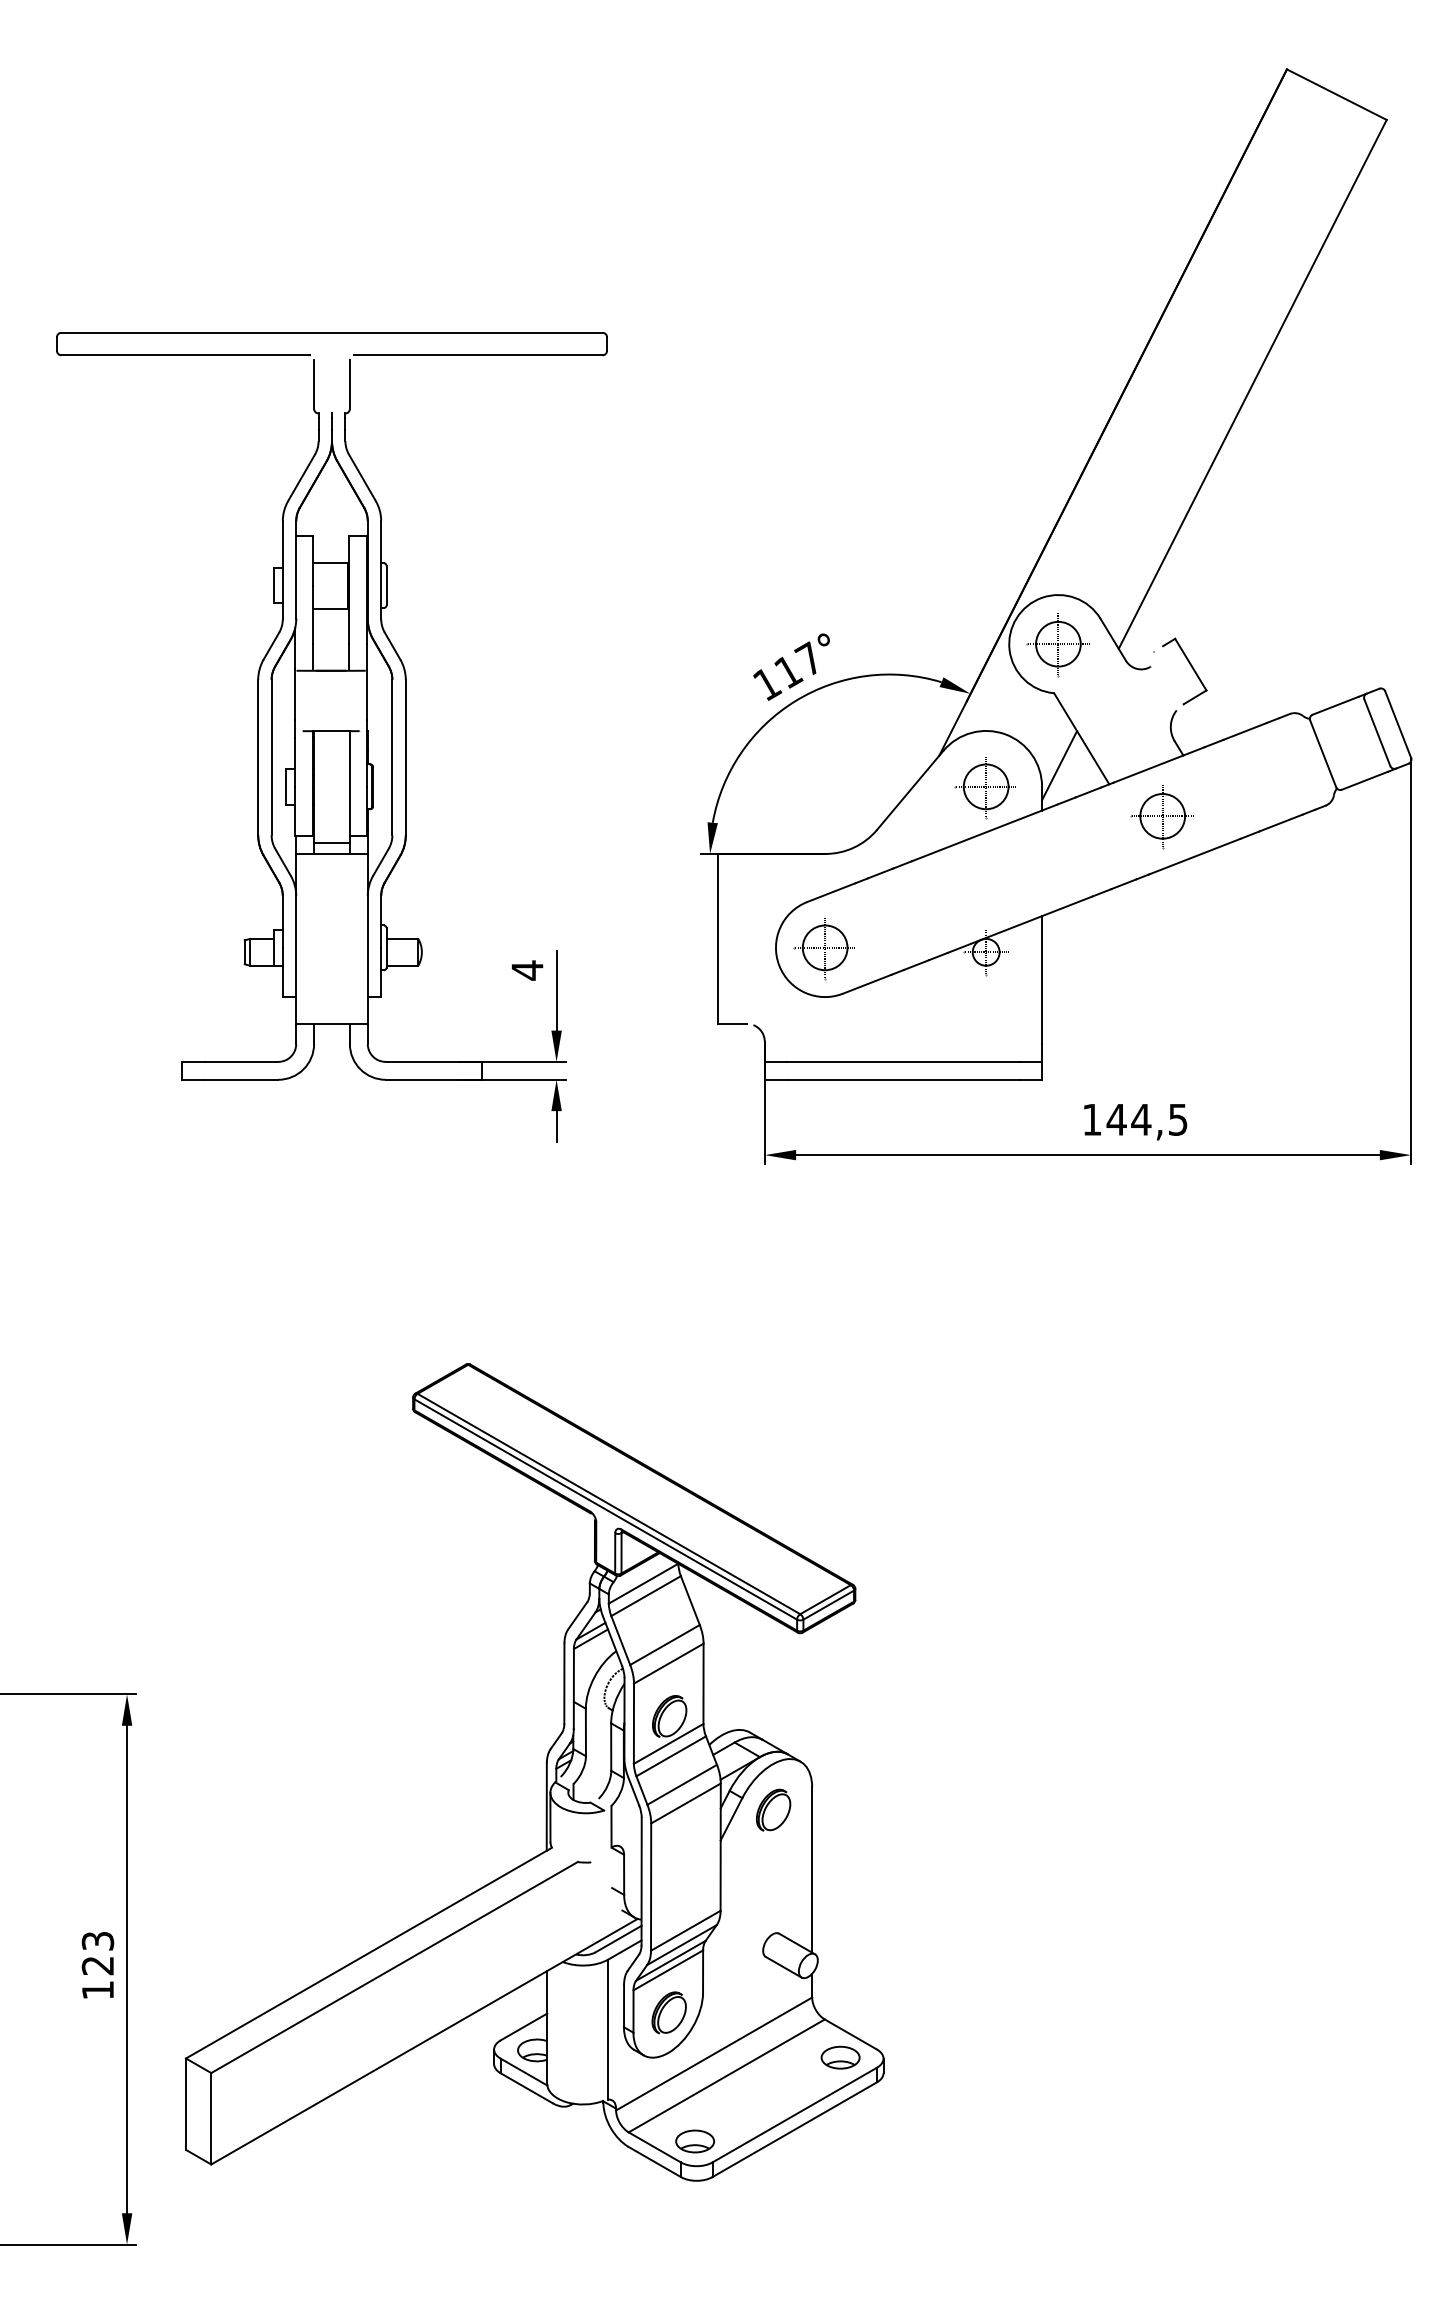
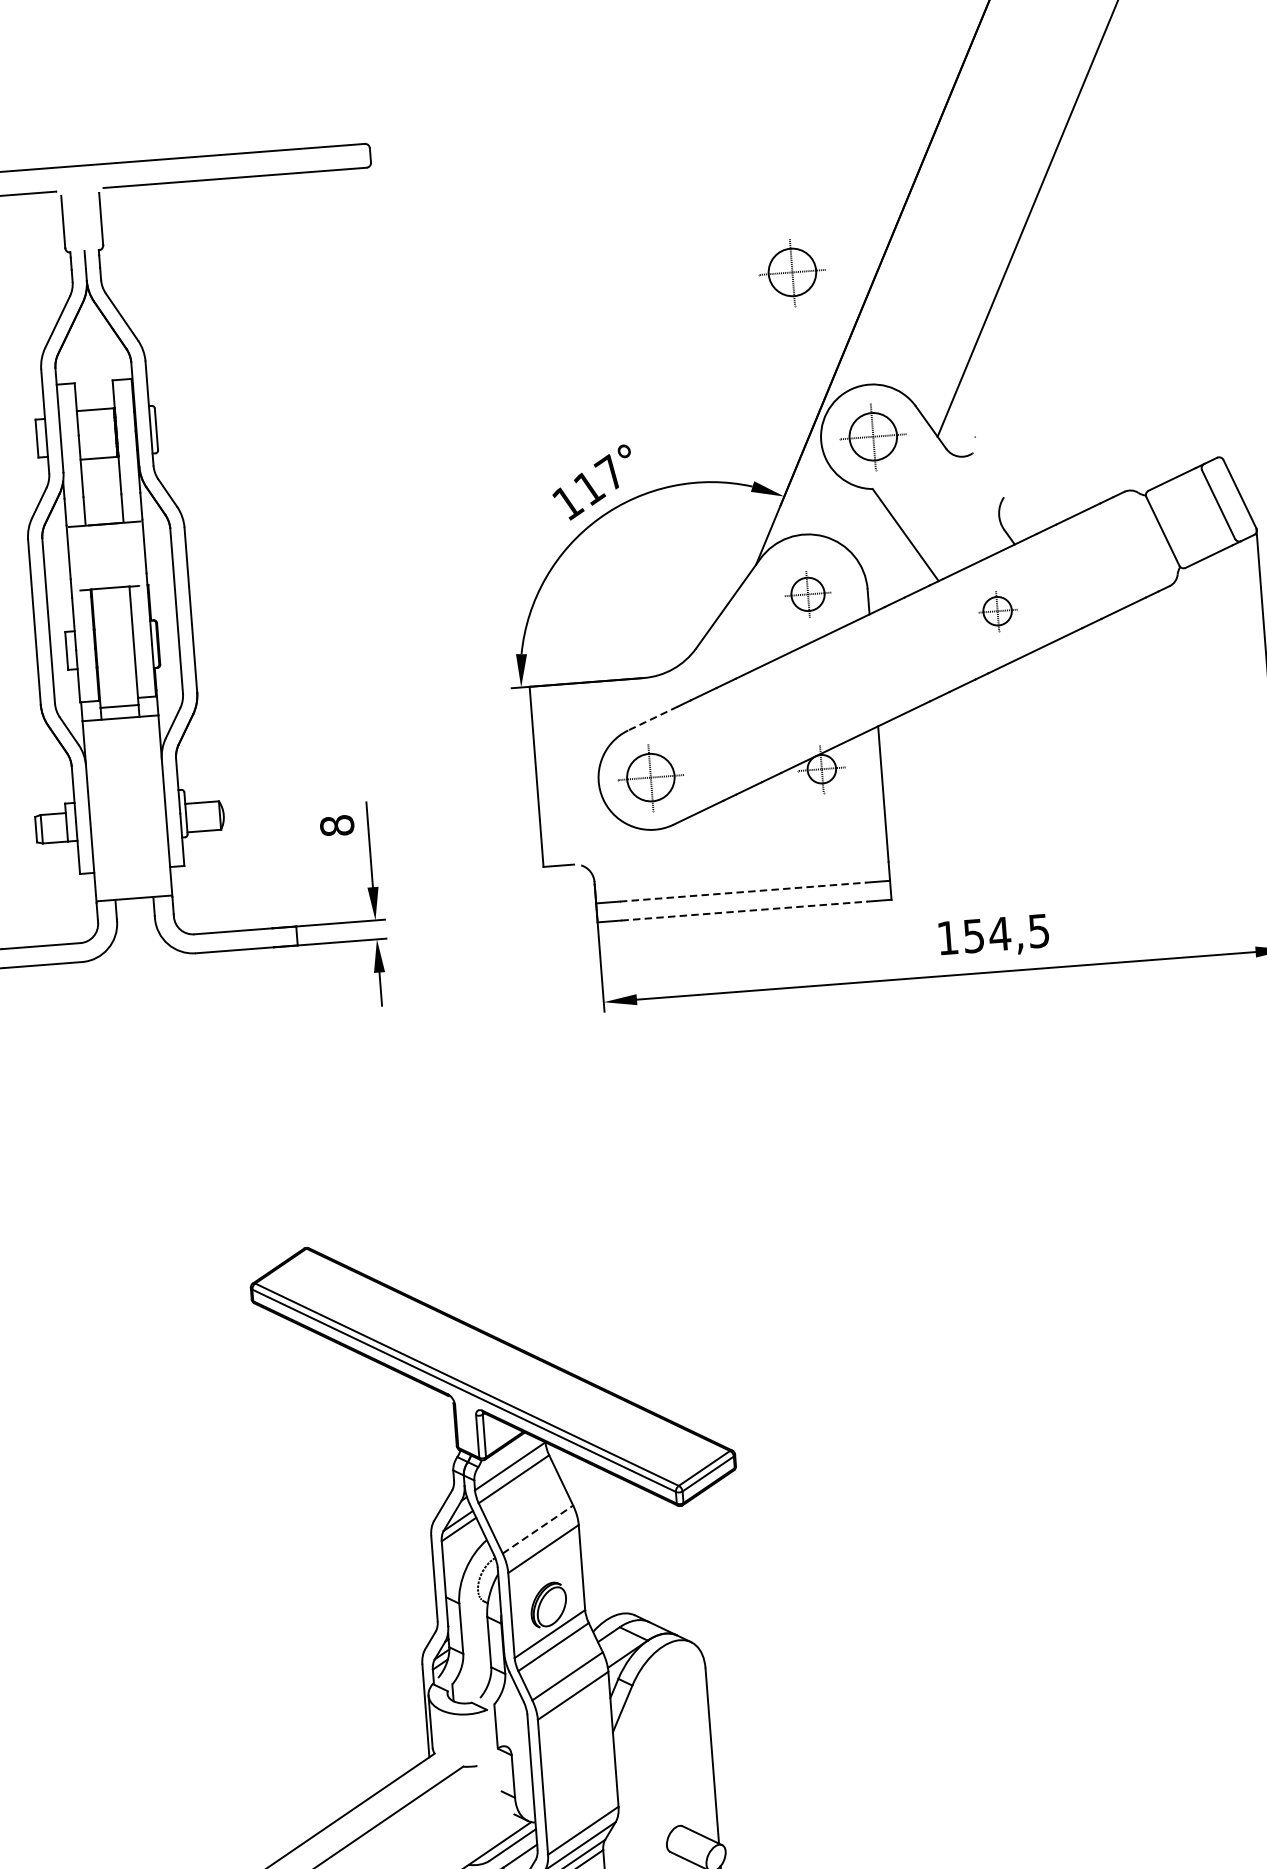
part: (993, 485) -> (791, 273), added
part: (1190, 666) -> (1015, 449), removed
line: (1059, 765) -> (884, 565), removed
part: (984, 788) -> (806, 595), size x0.7
part: (1161, 817) -> (996, 612), size x0.6
line: (831, 892) -> (653, 718), solid -> dashed
text: (527, 970) -> (337, 825), 4 -> 8
line: (903, 1061) -> (743, 891), solid -> dashed
line: (903, 1079) -> (744, 910), solid -> dashed
text: (1116, 1119) -> (973, 935), 144,5 -> 154,5
line: (665, 1644) -> (538, 1528), solid -> dashed
part: (773, 1809) -> (666, 1695), removed

